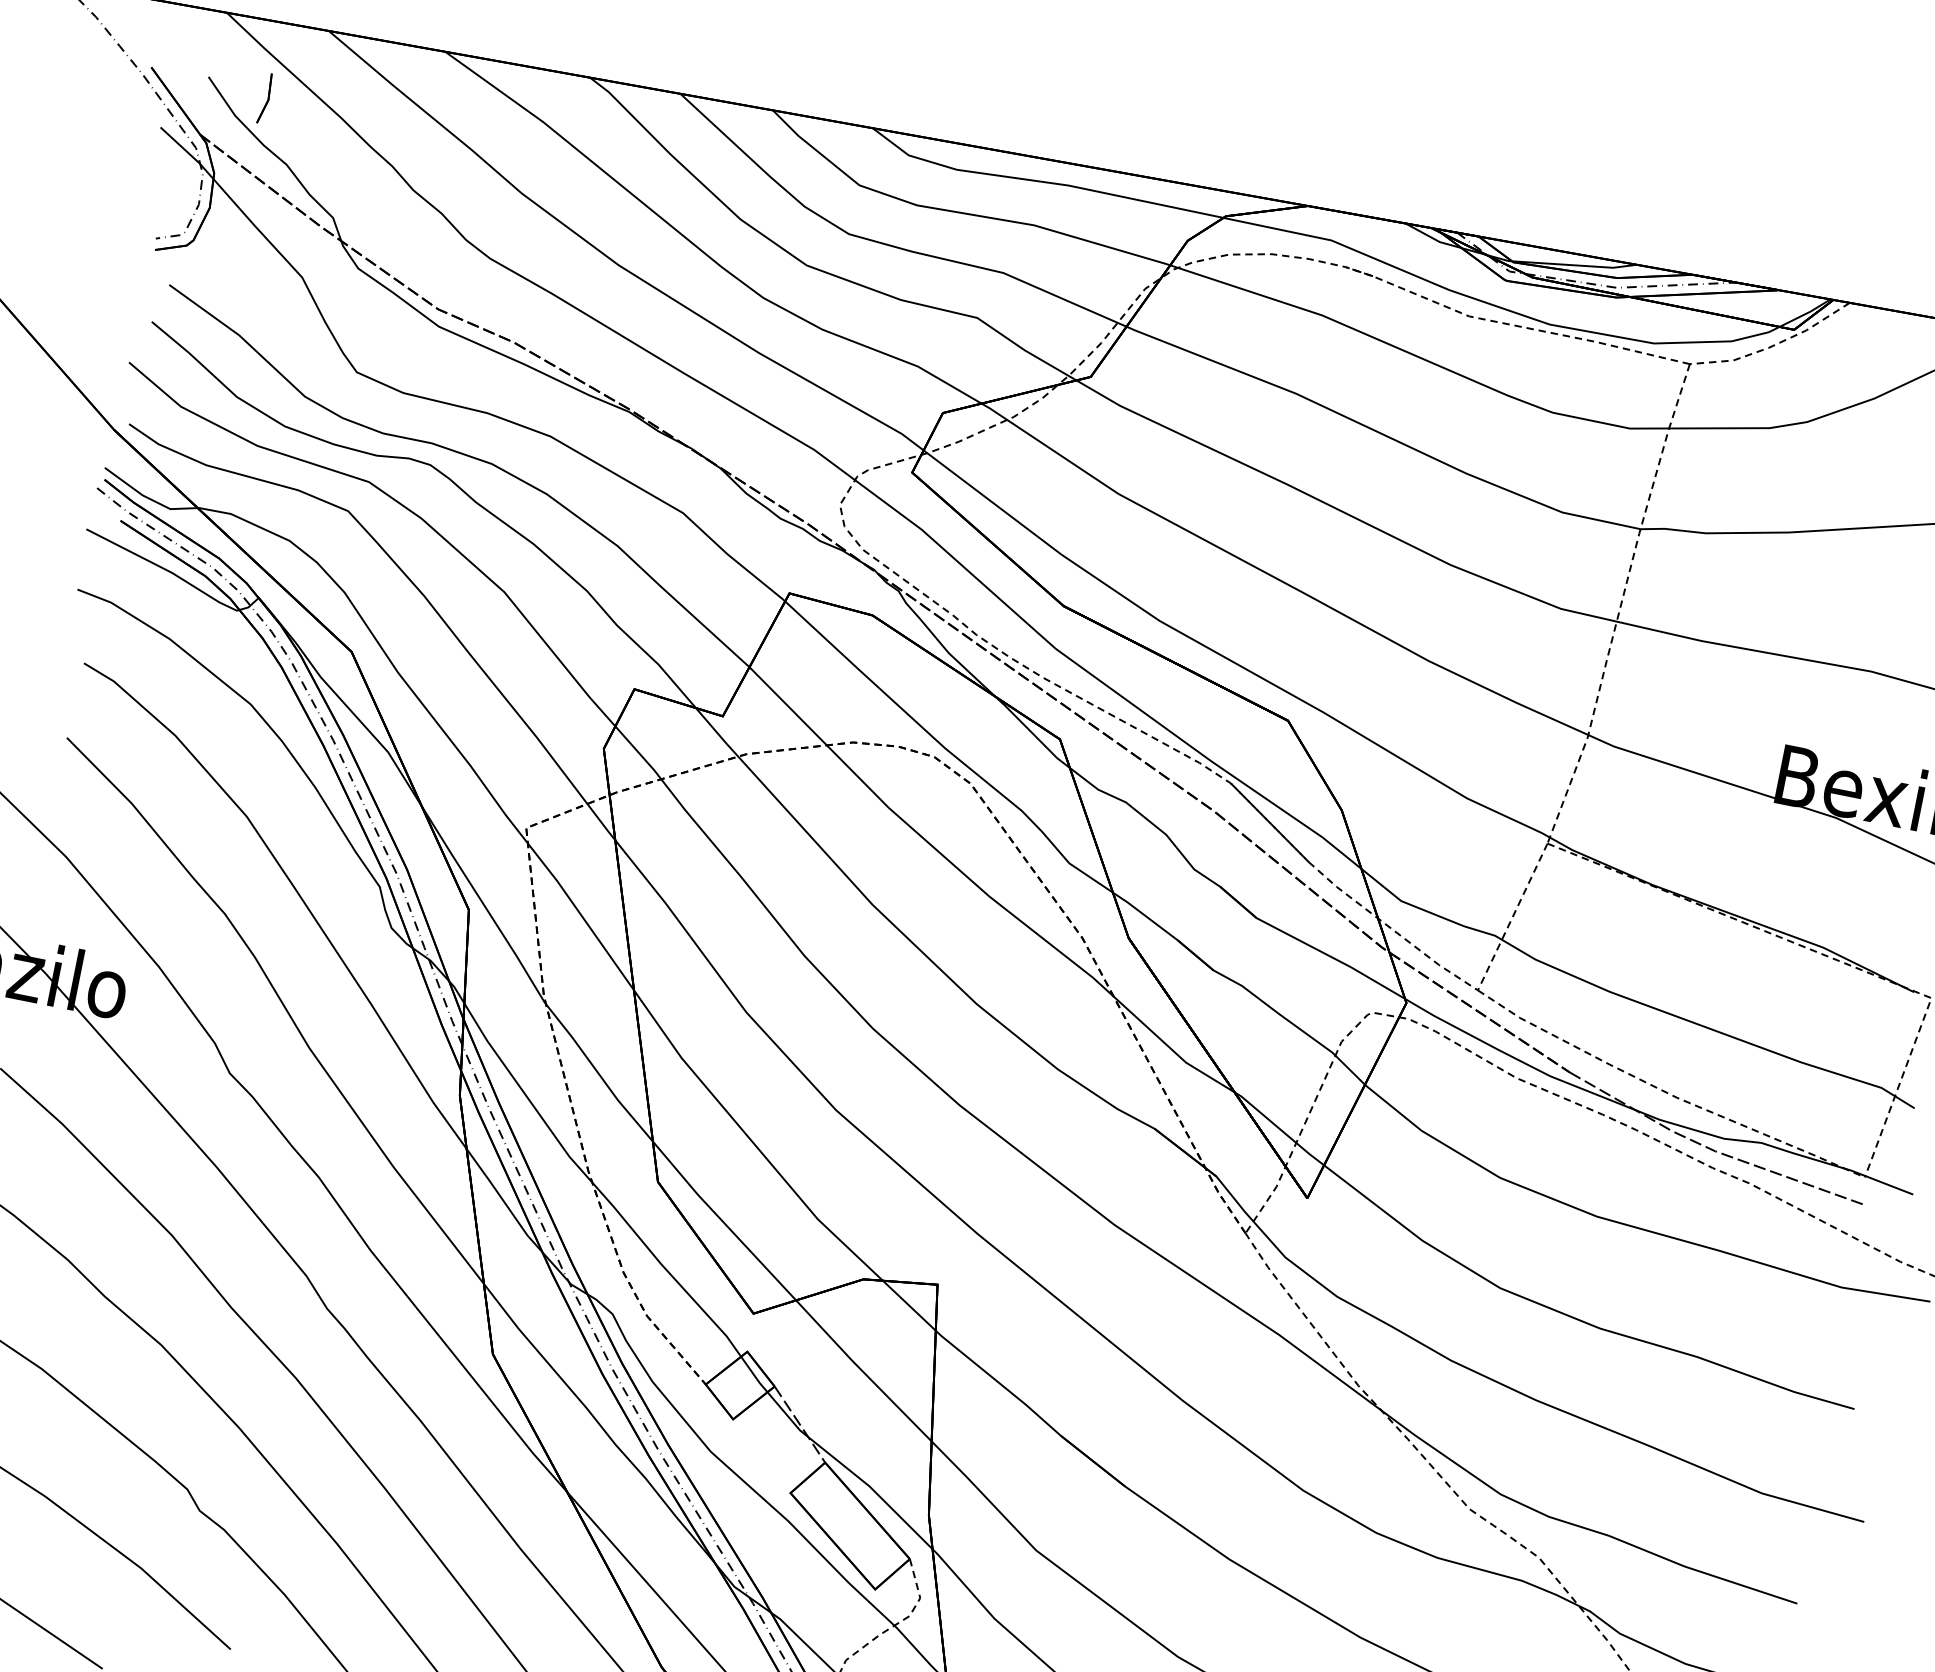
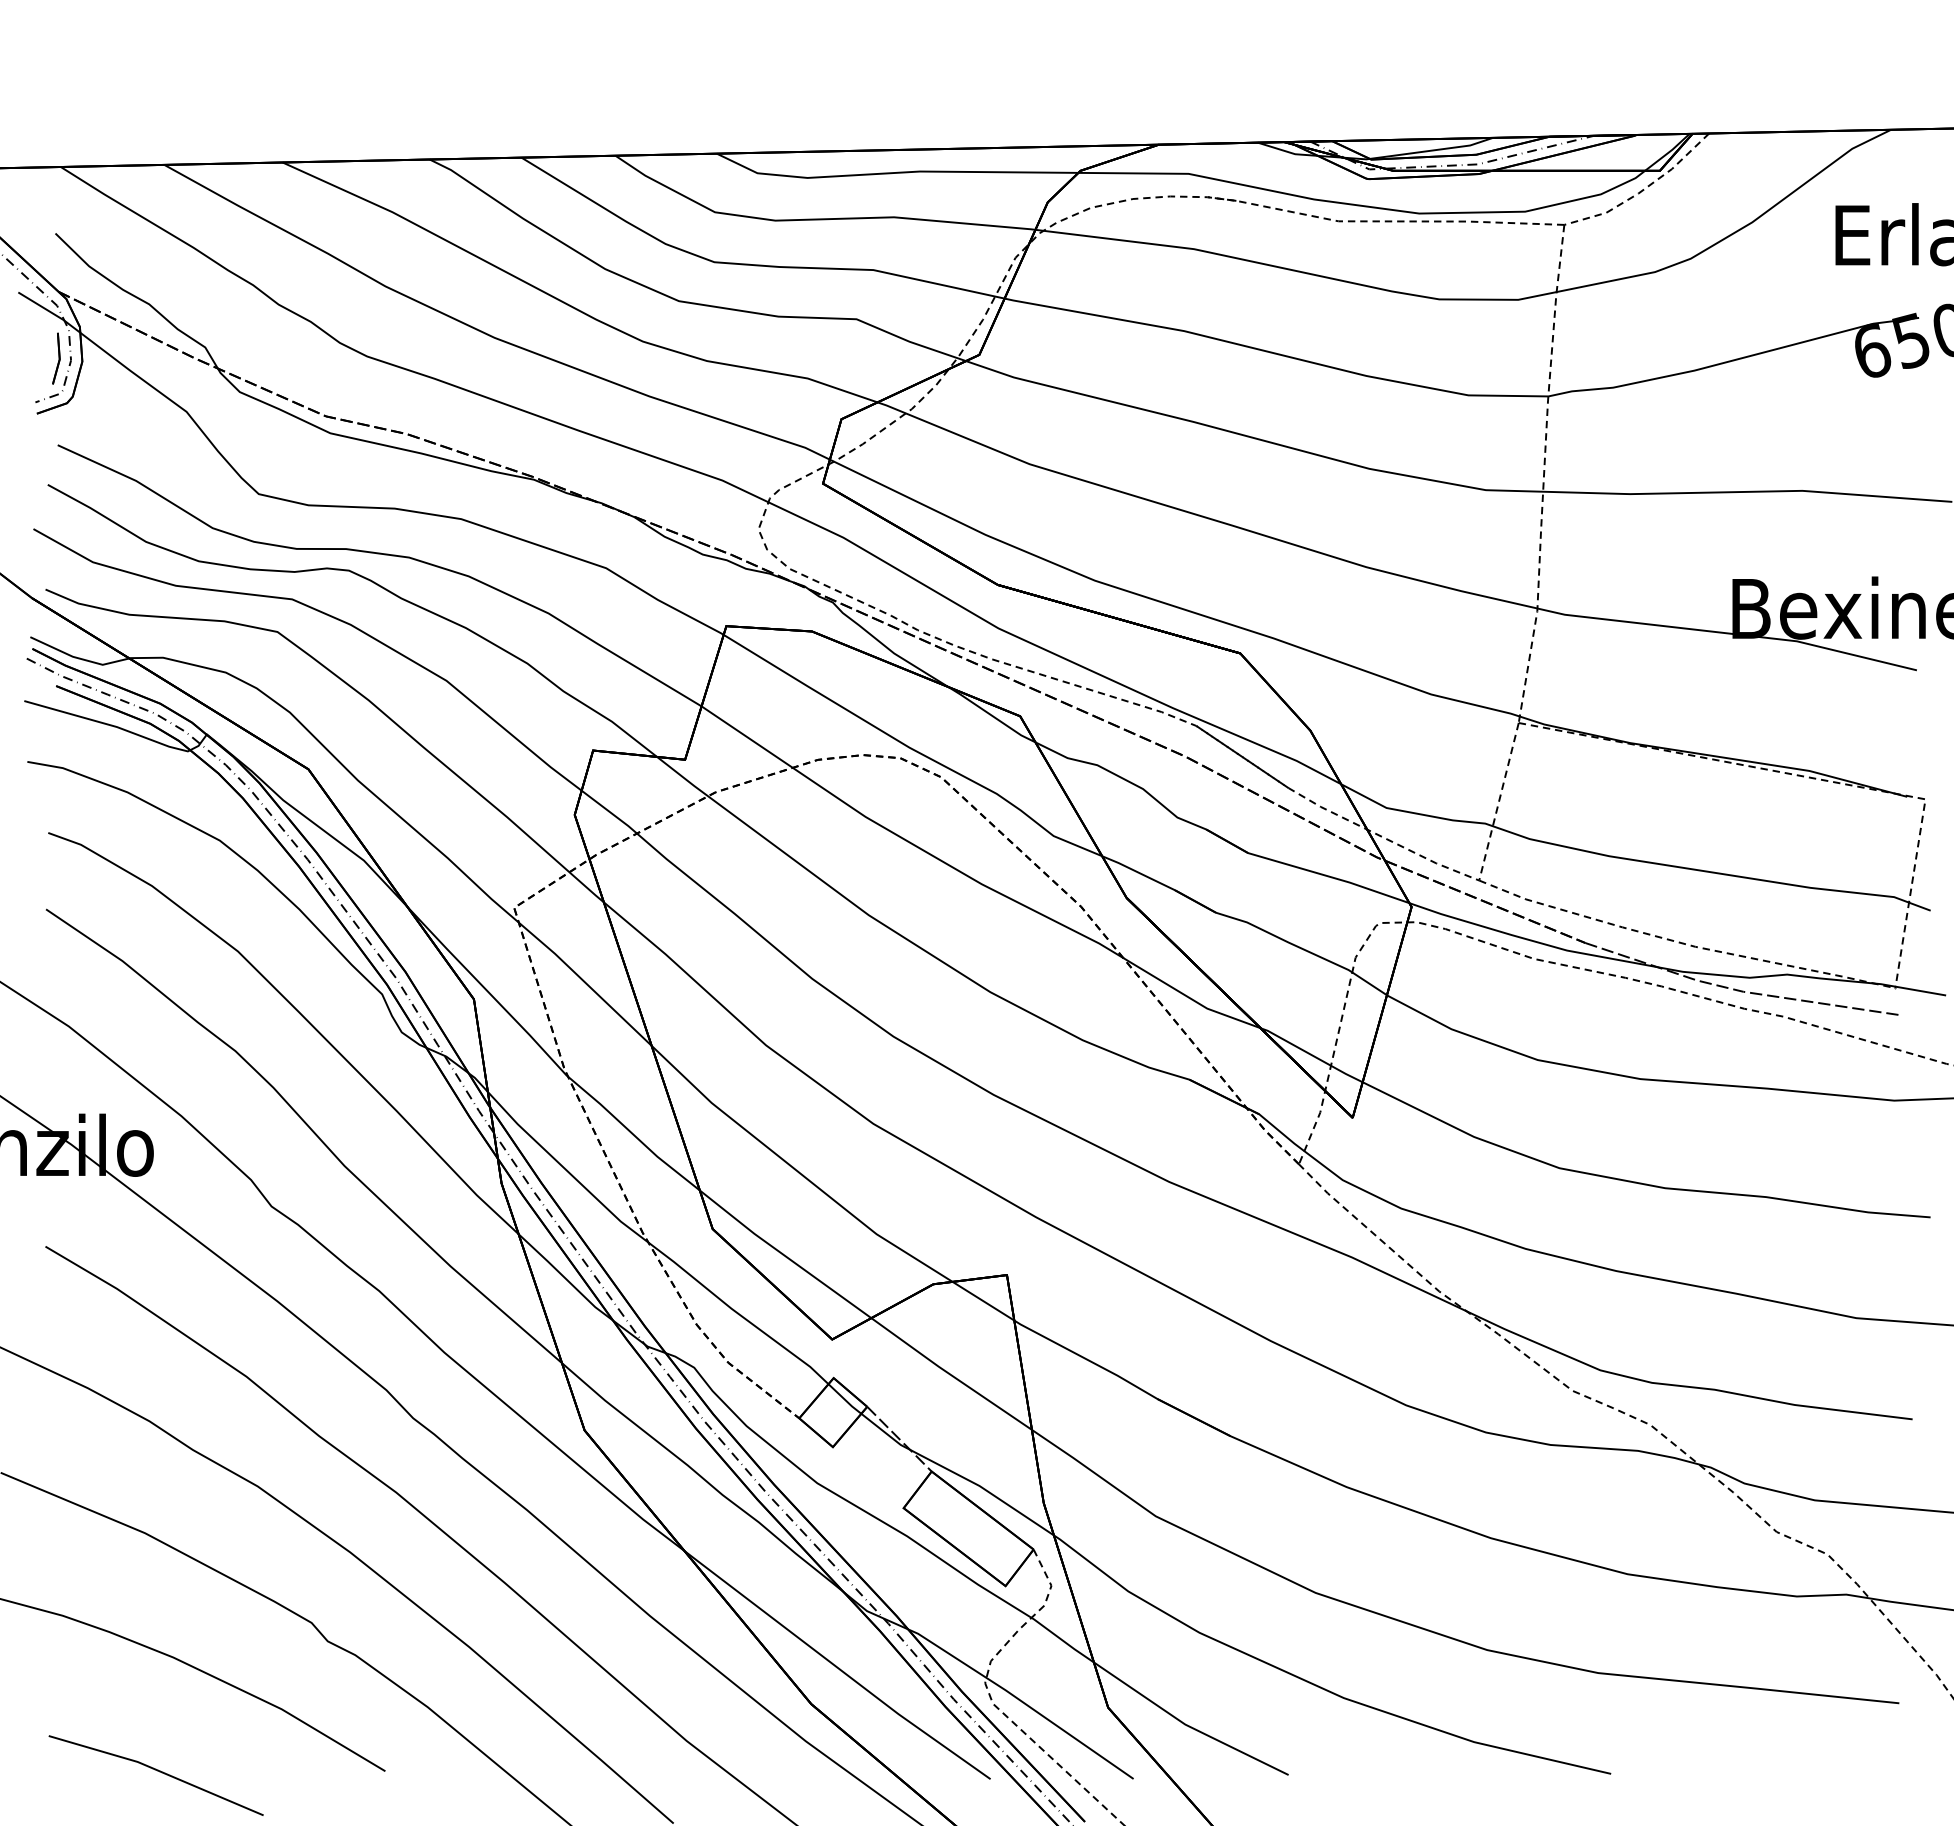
part: (265, 98) -> (56, 358), moved

